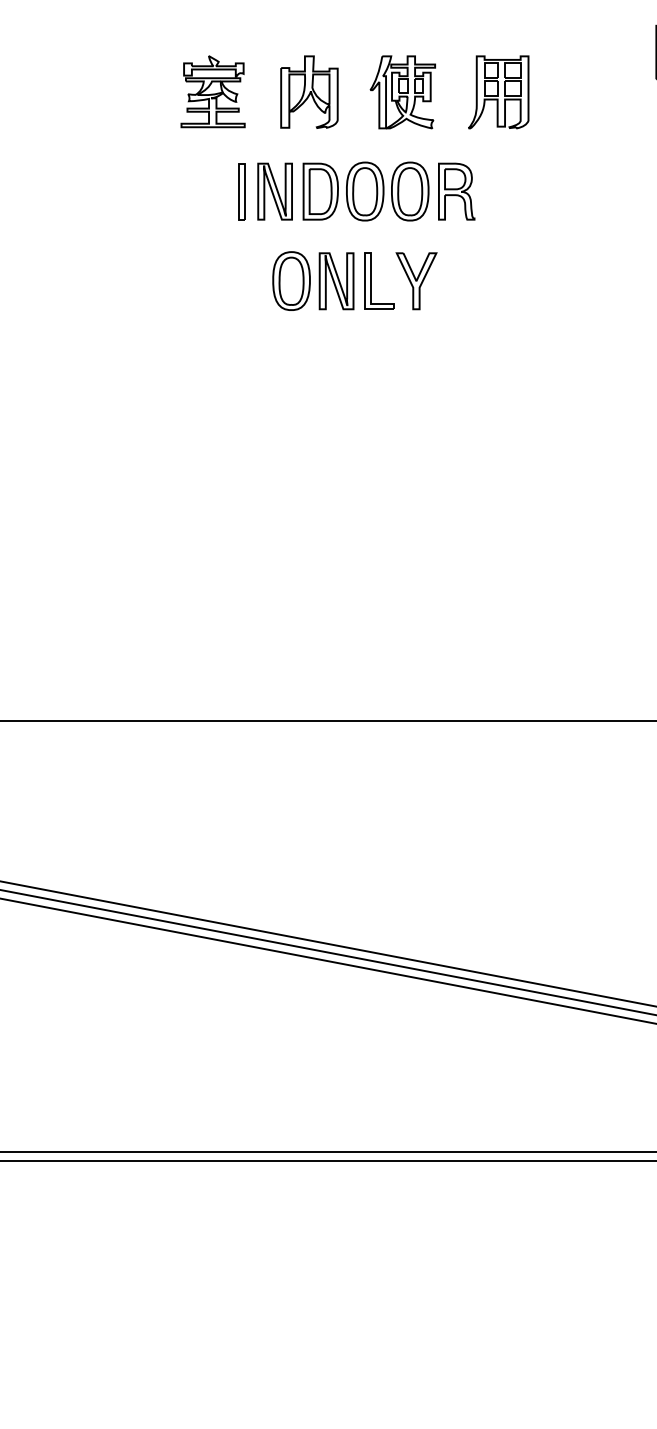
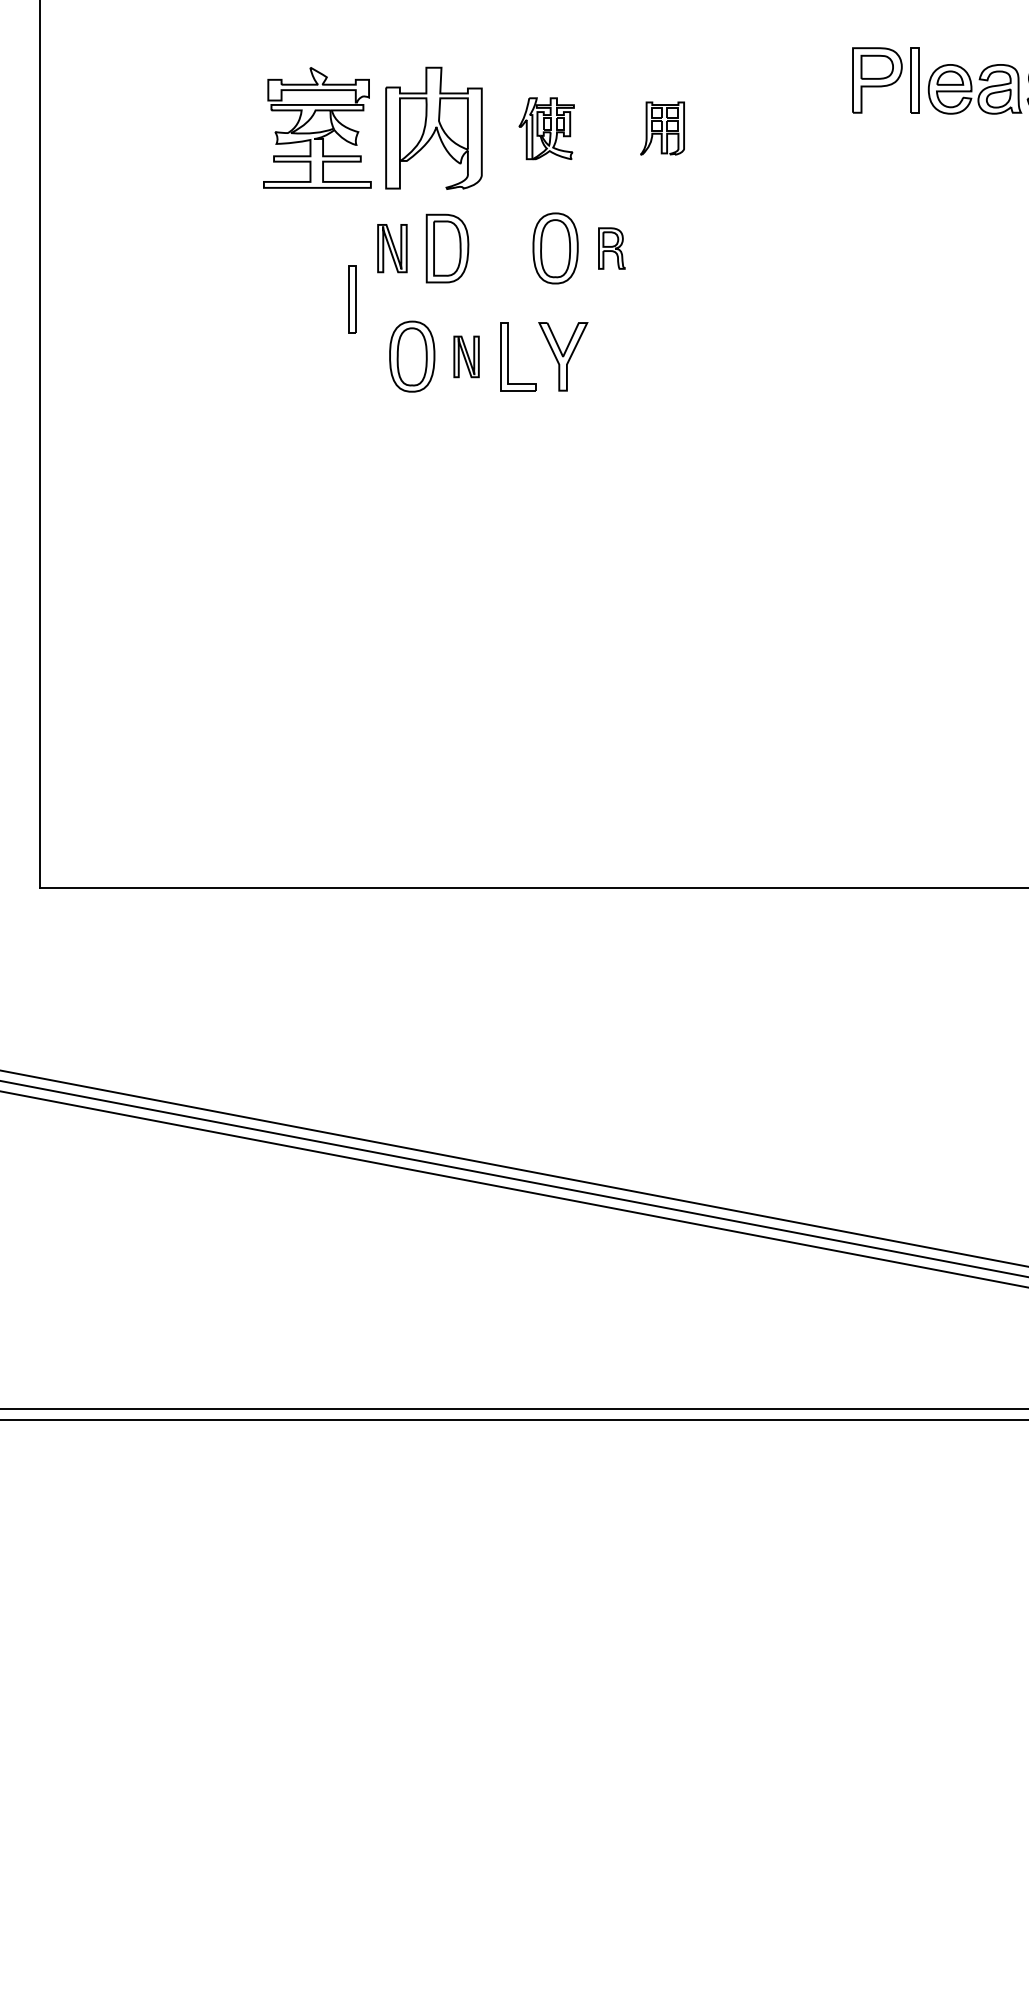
part: (213, 91) -> (317, 127), size x1.4
part: (309, 92) -> (433, 128), size x1.4
part: (402, 92) -> (546, 128), size x0.7
part: (498, 92) -> (662, 128), size x0.6
part: (242, 191) -> (352, 299), moved
part: (275, 191) -> (392, 248), size x0.7
part: (365, 191) -> (501, 248), removed
part: (456, 191) -> (611, 248), size x0.6
part: (336, 280) -> (466, 356), size x0.6

